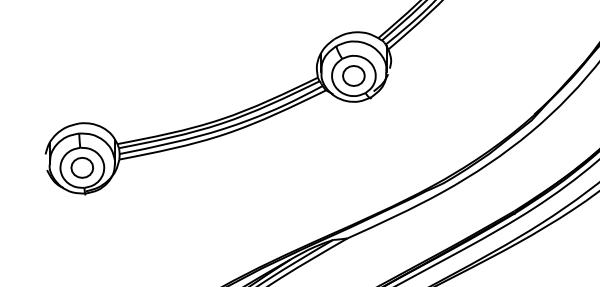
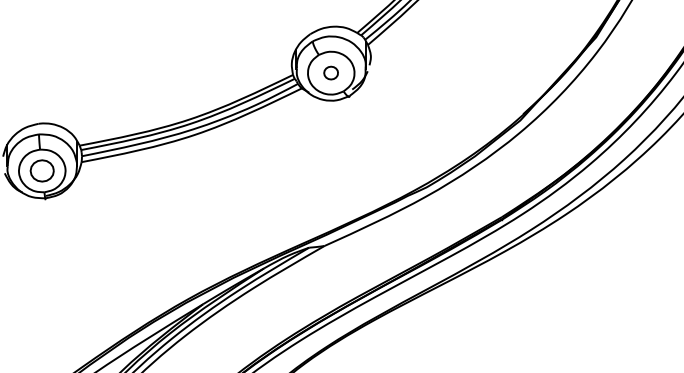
part: (353, 75) -> (330, 72), size x0.6

